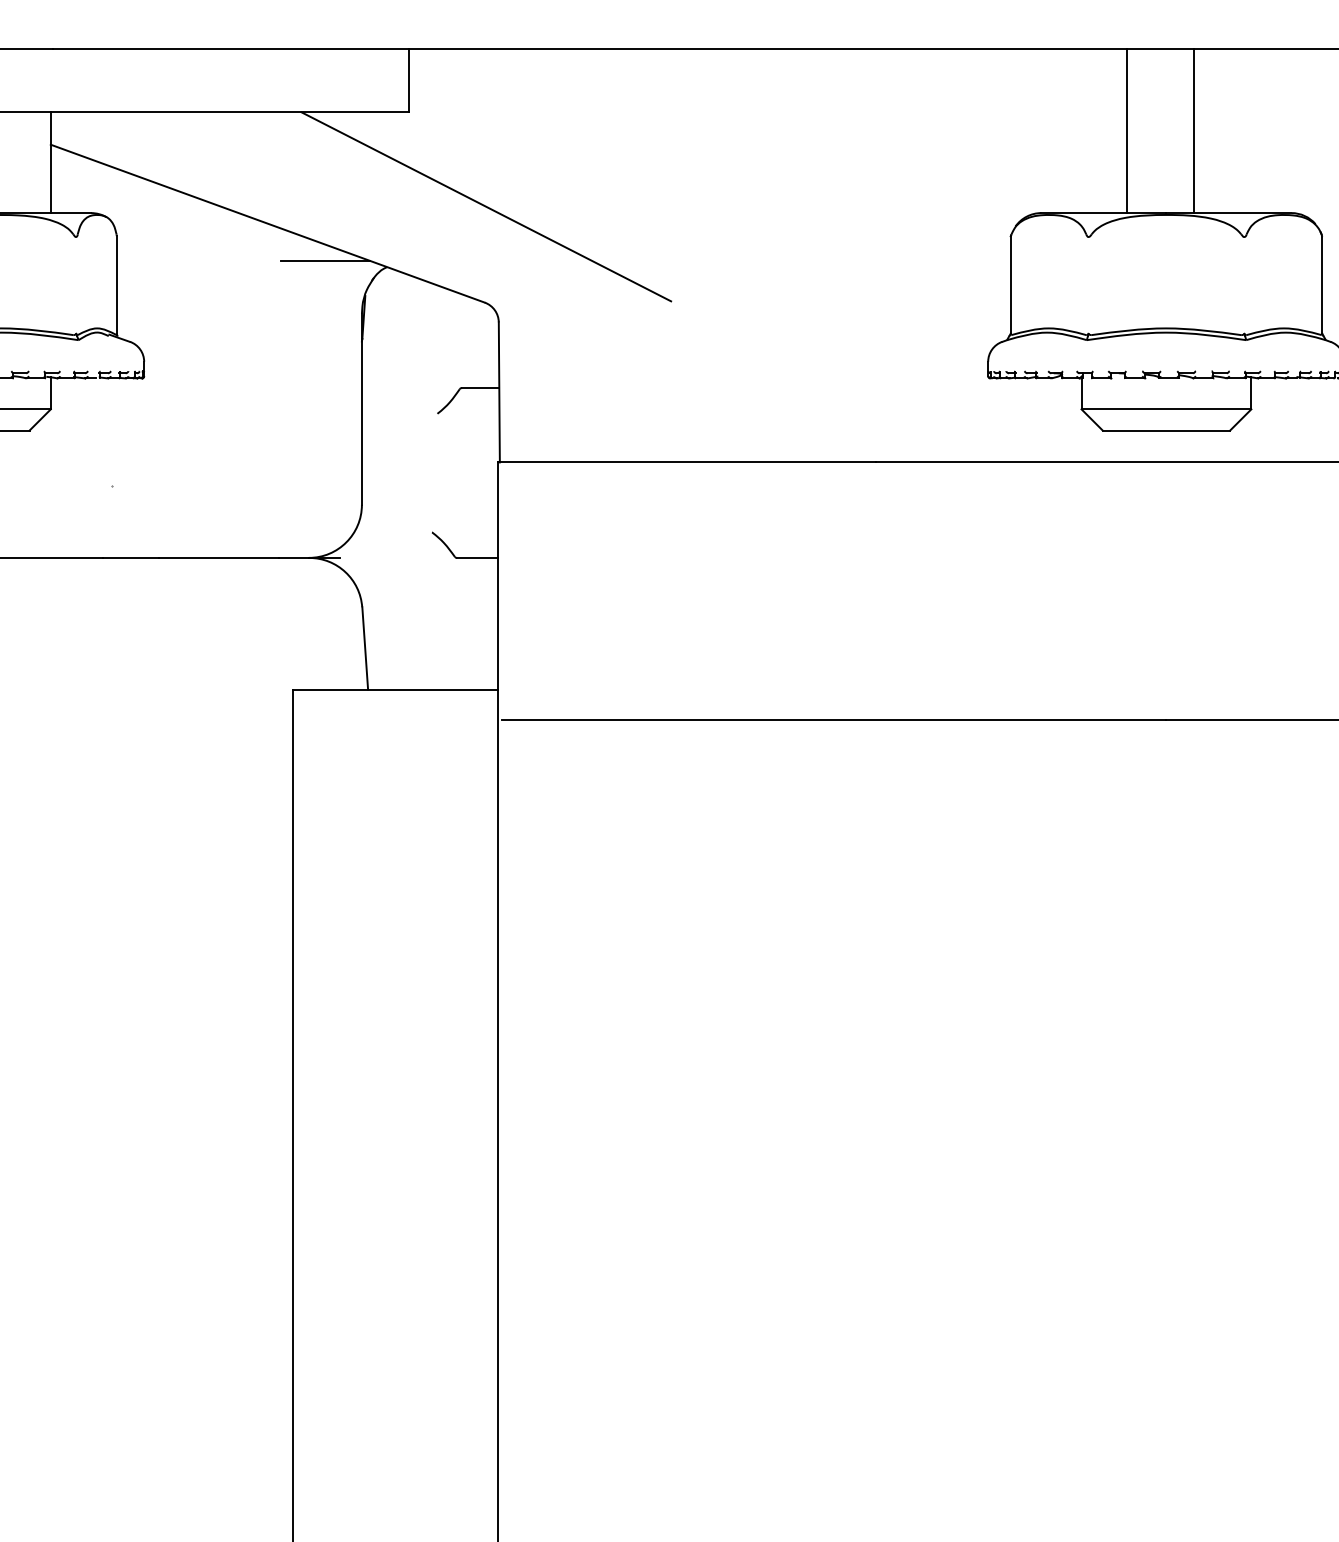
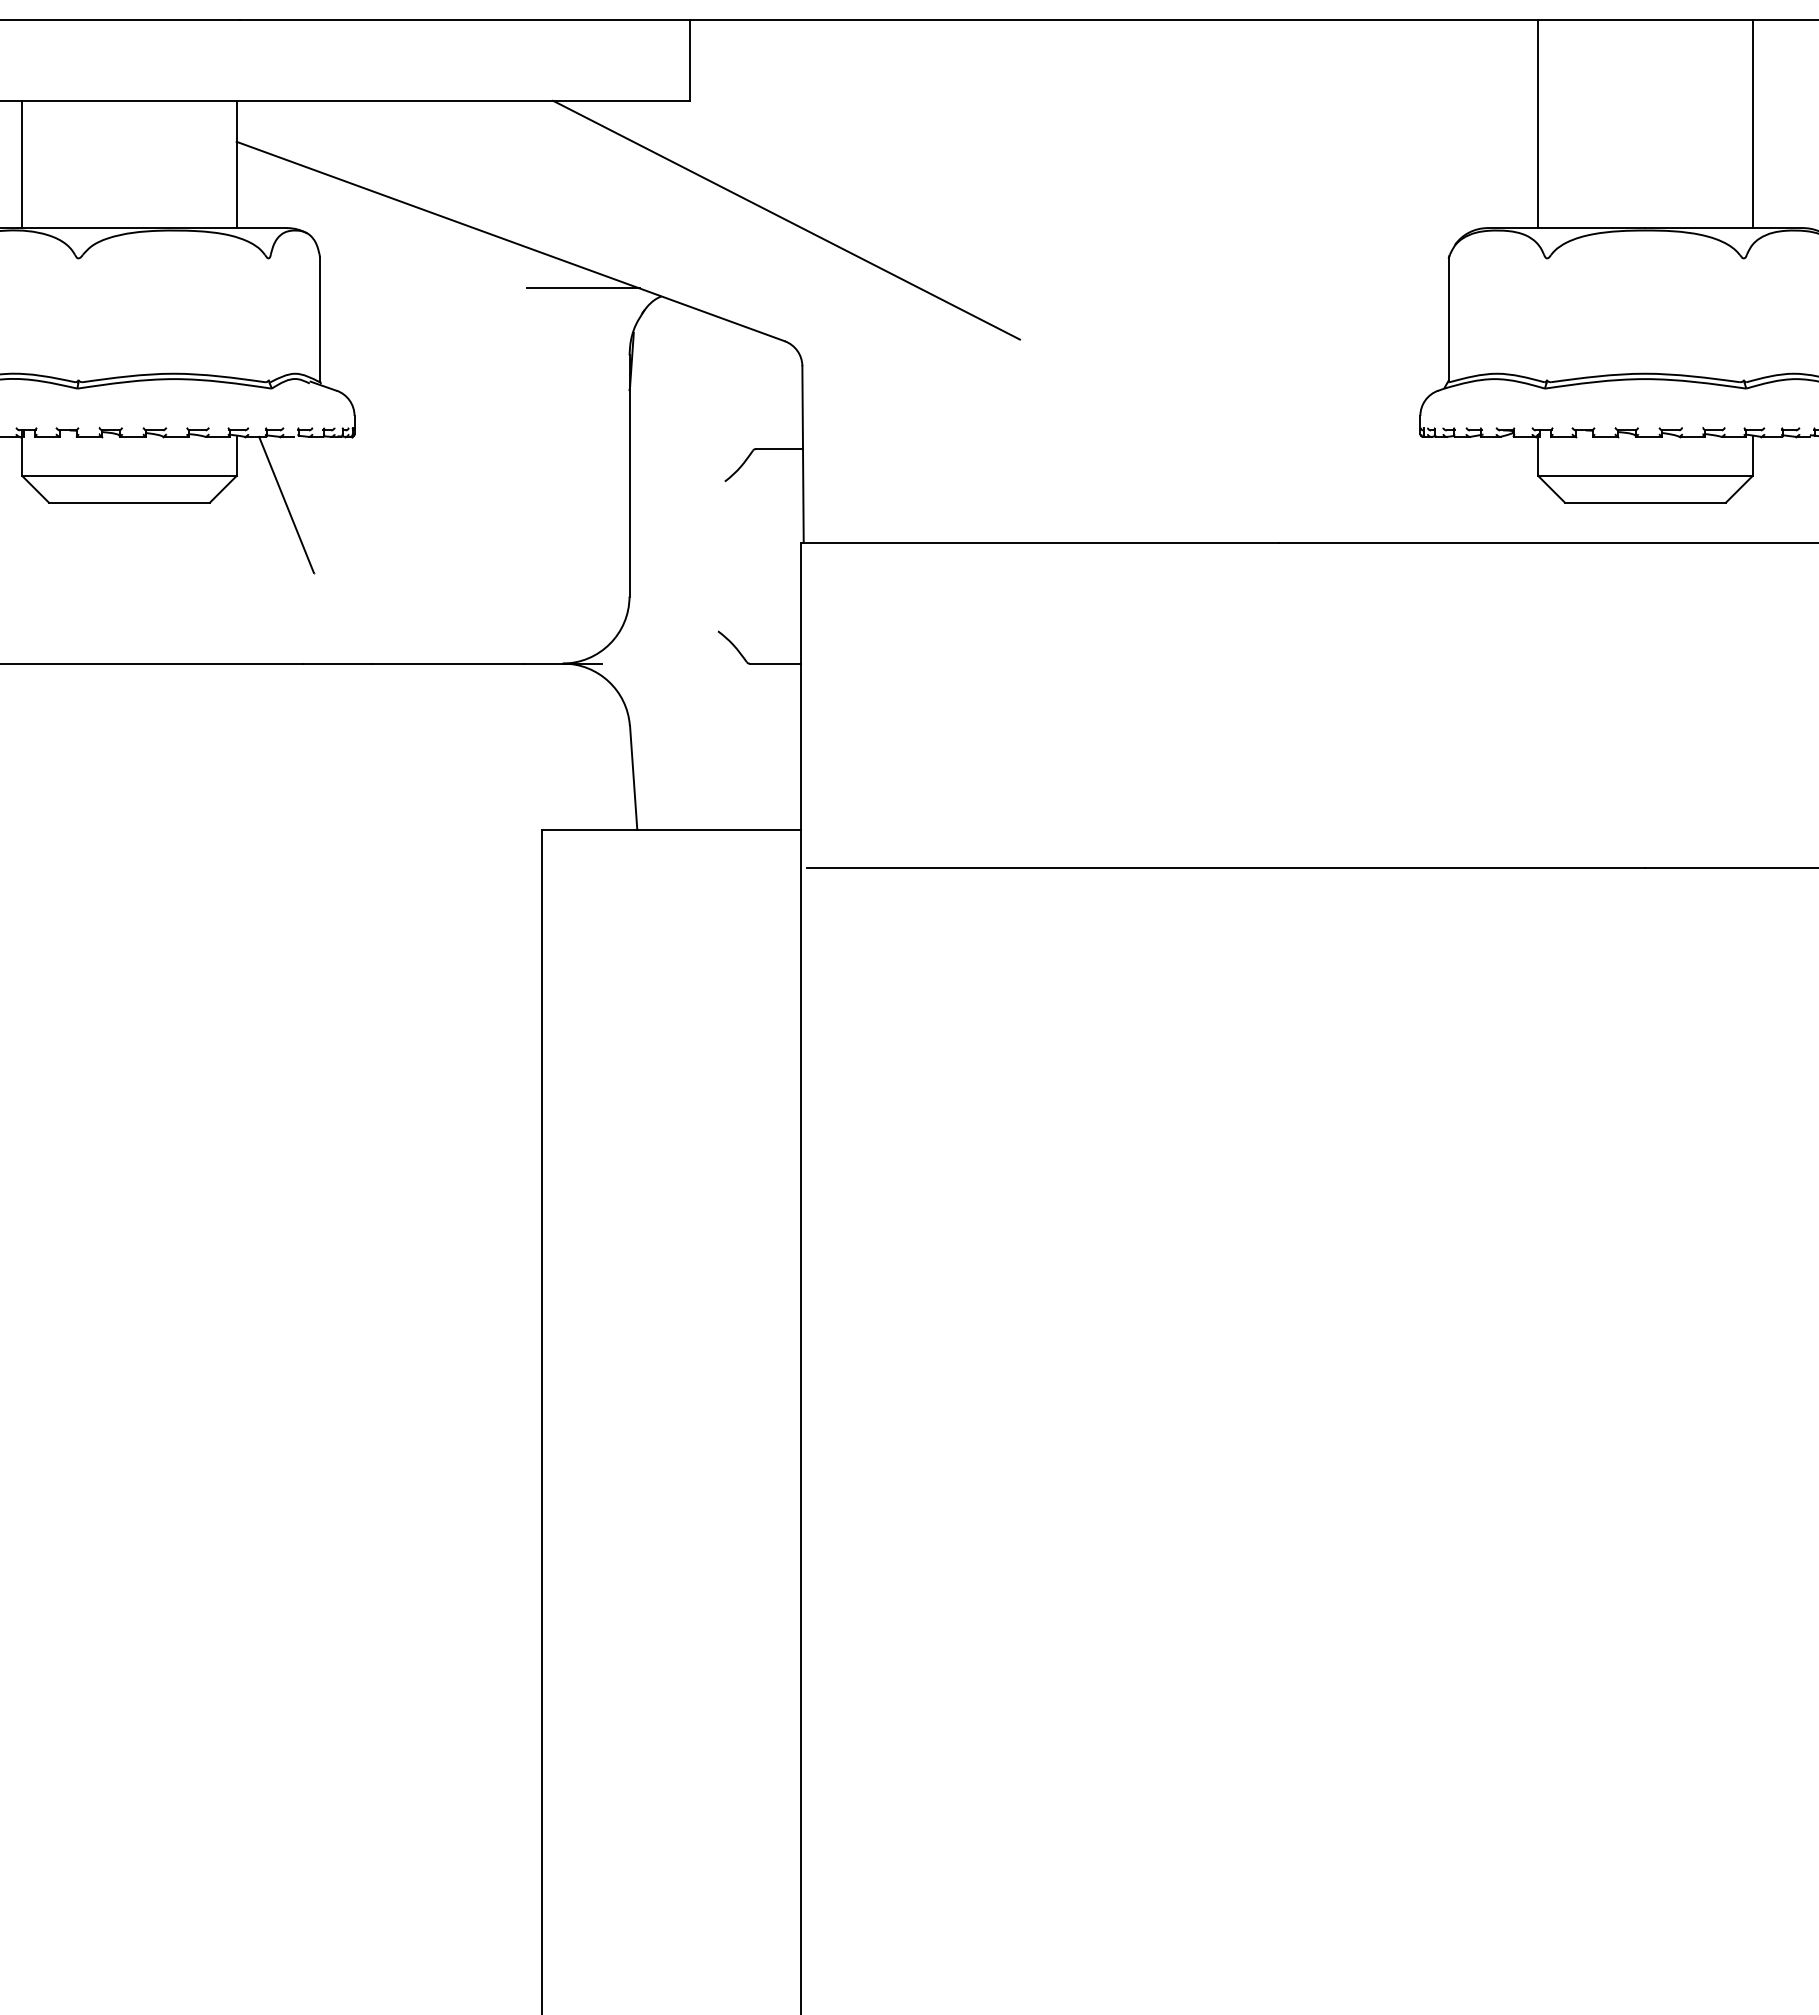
line: (1126, 131) -> (1538, 124), moved
line: (1193, 131) -> (1752, 124), moved
line: (90, 431) -> (286, 504), added

